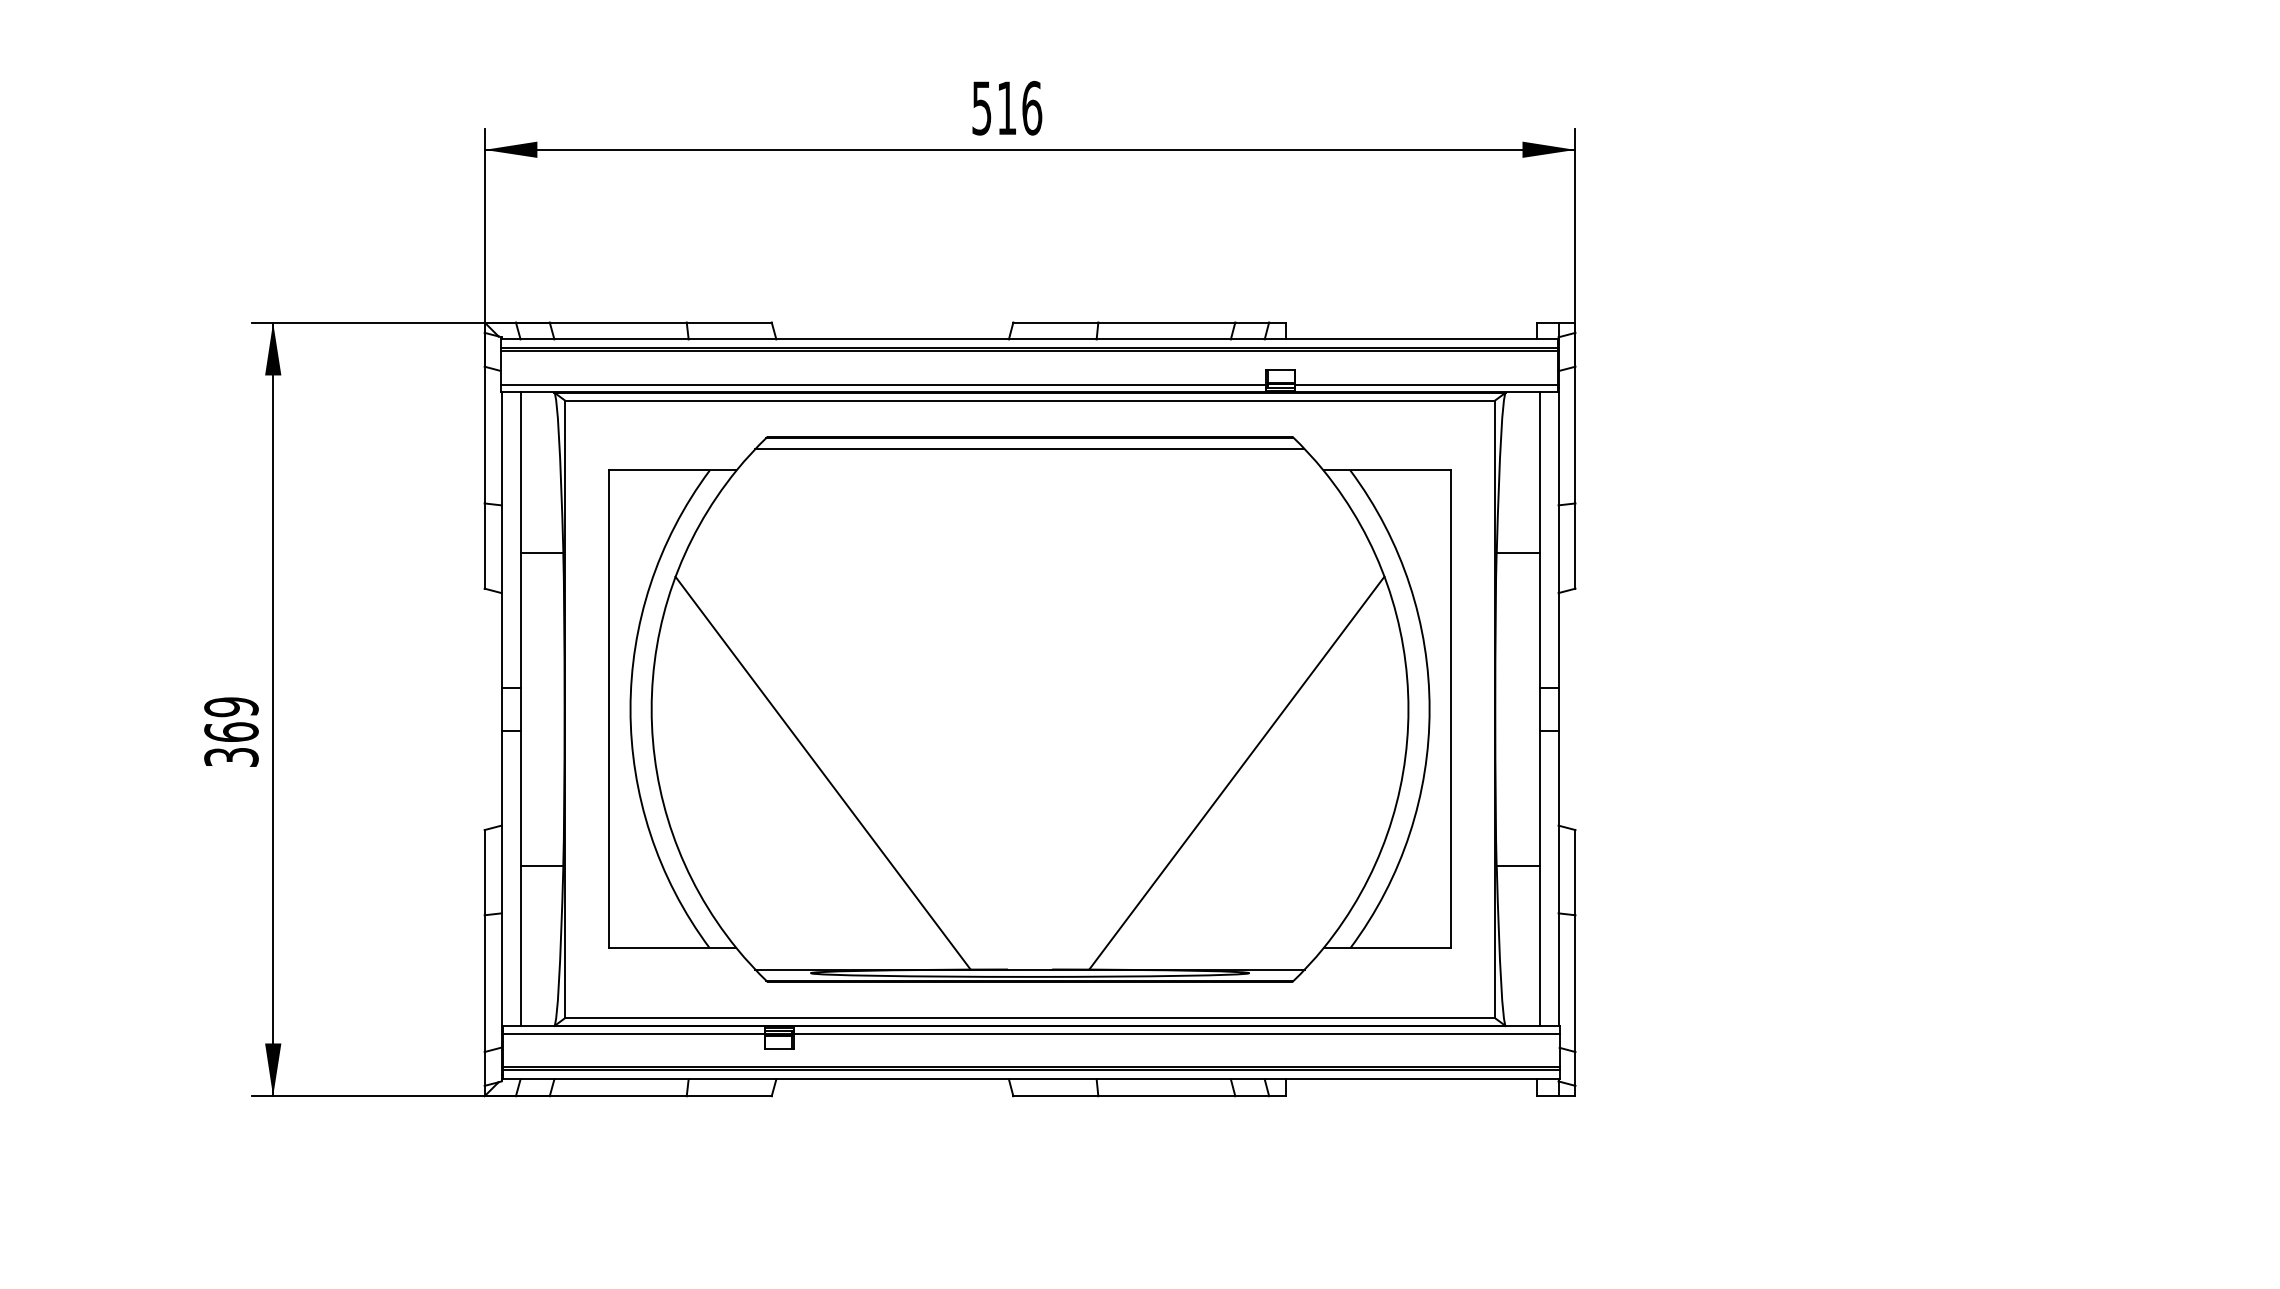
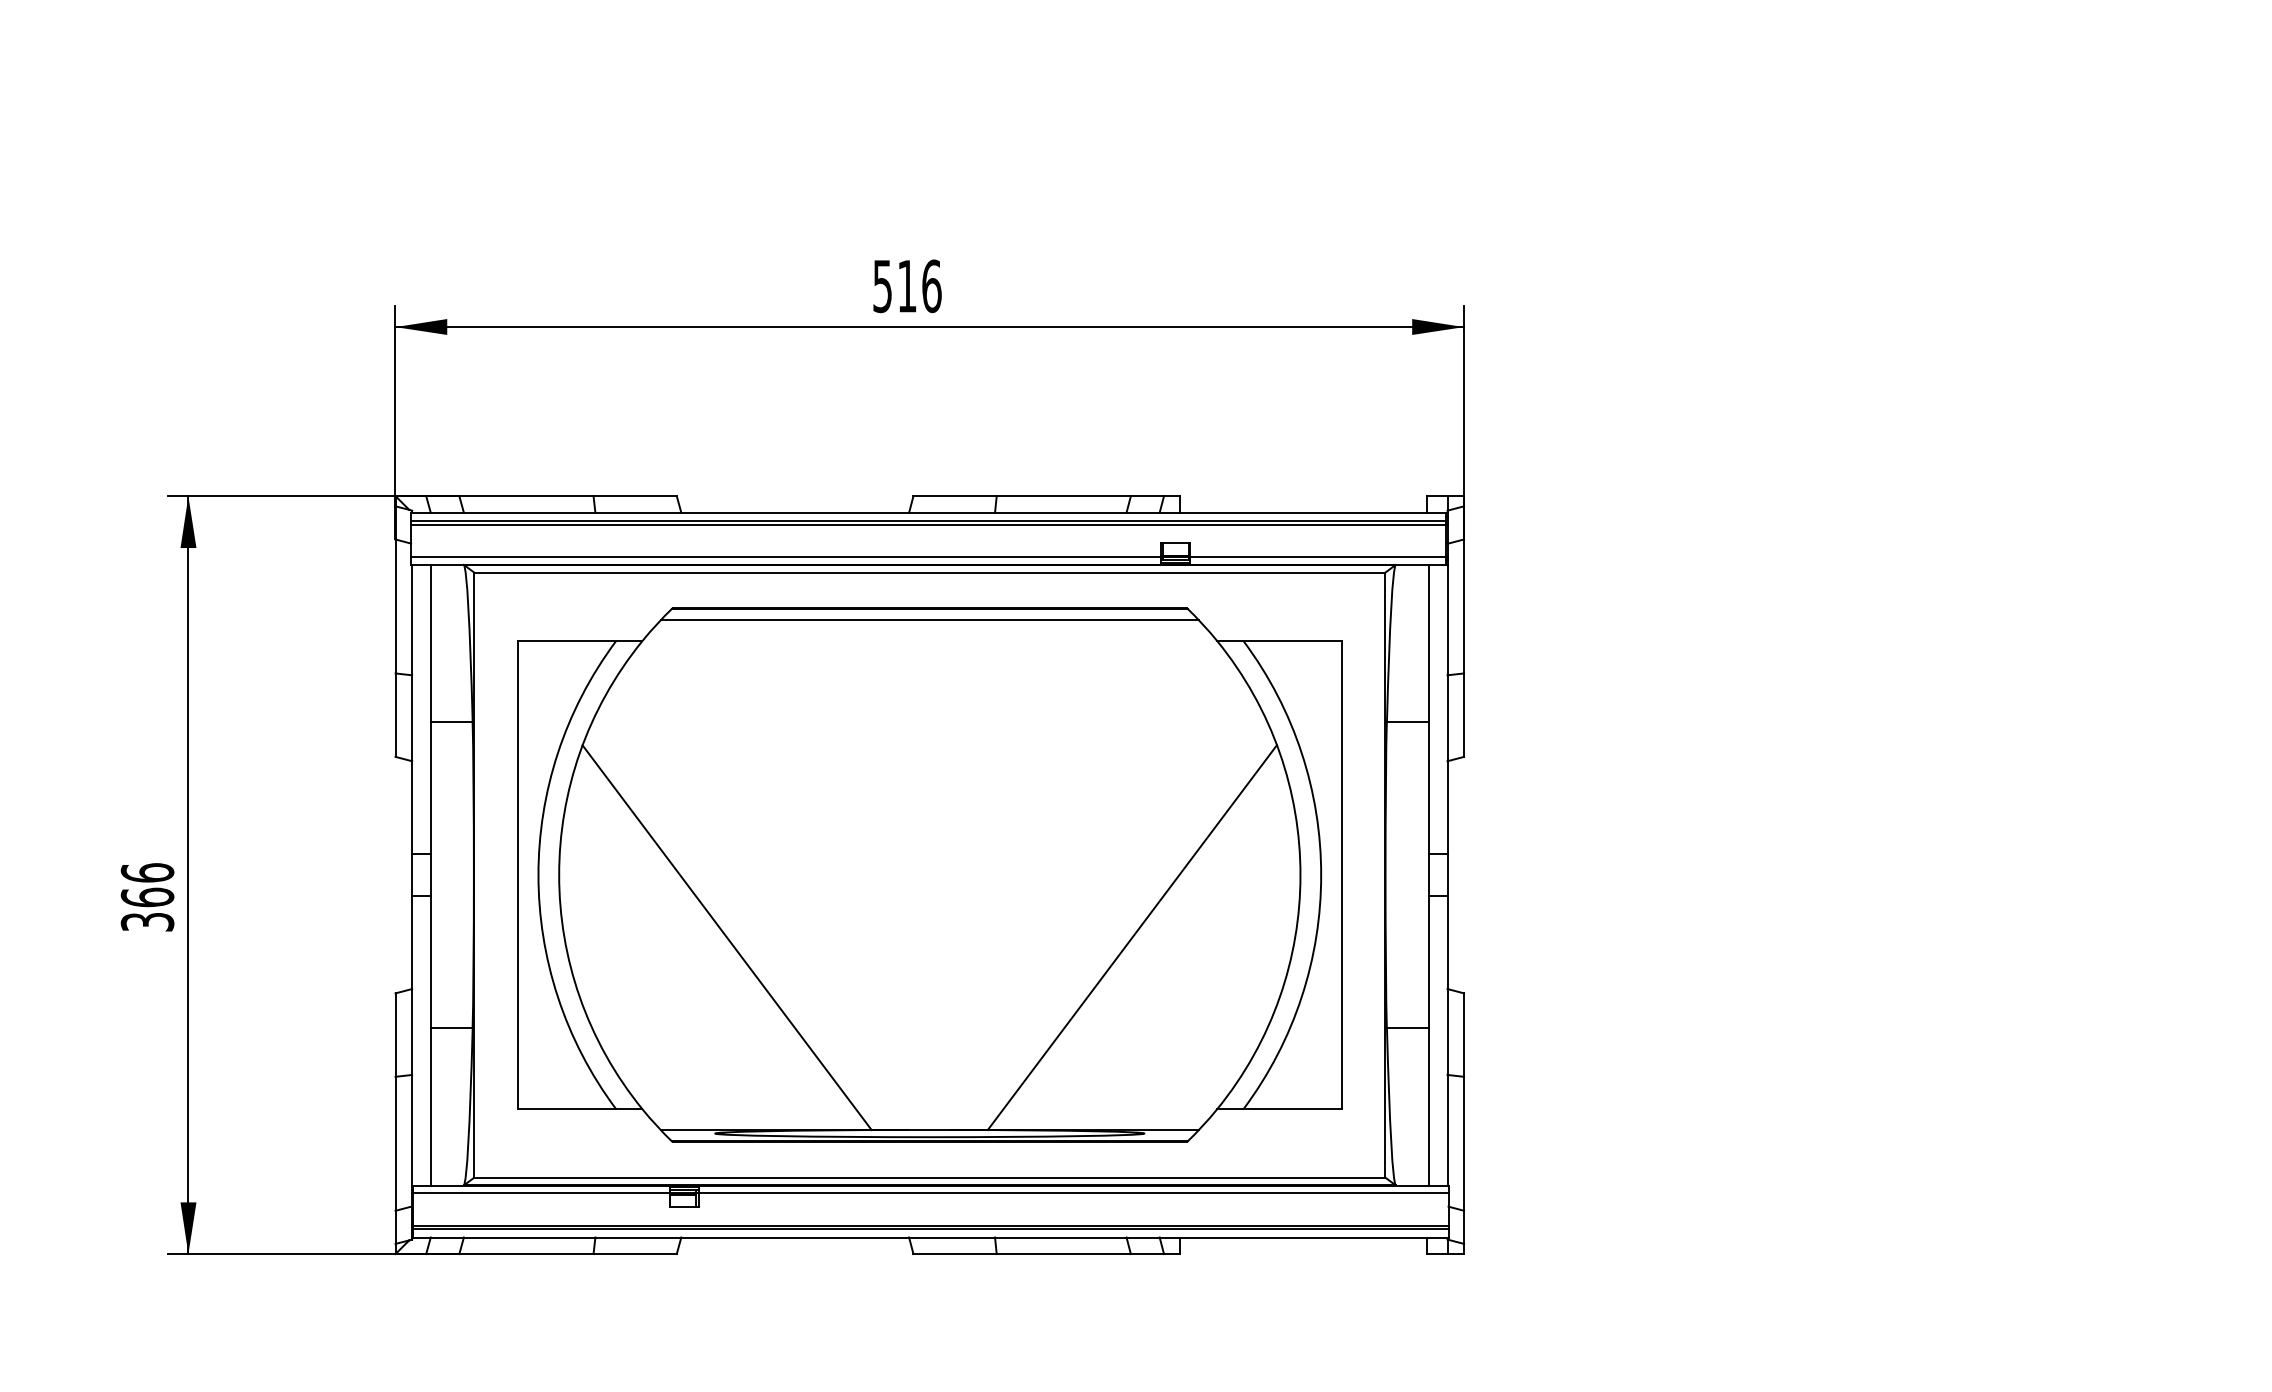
text: (231, 706) -> (147, 872), 369 -> 366

